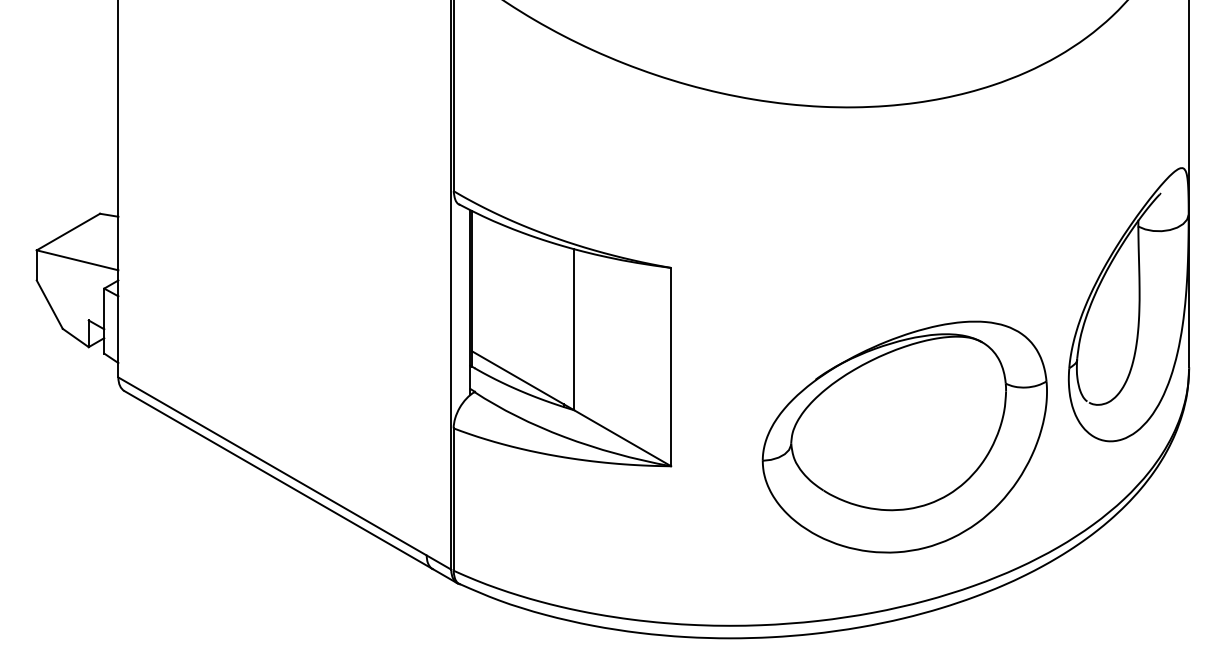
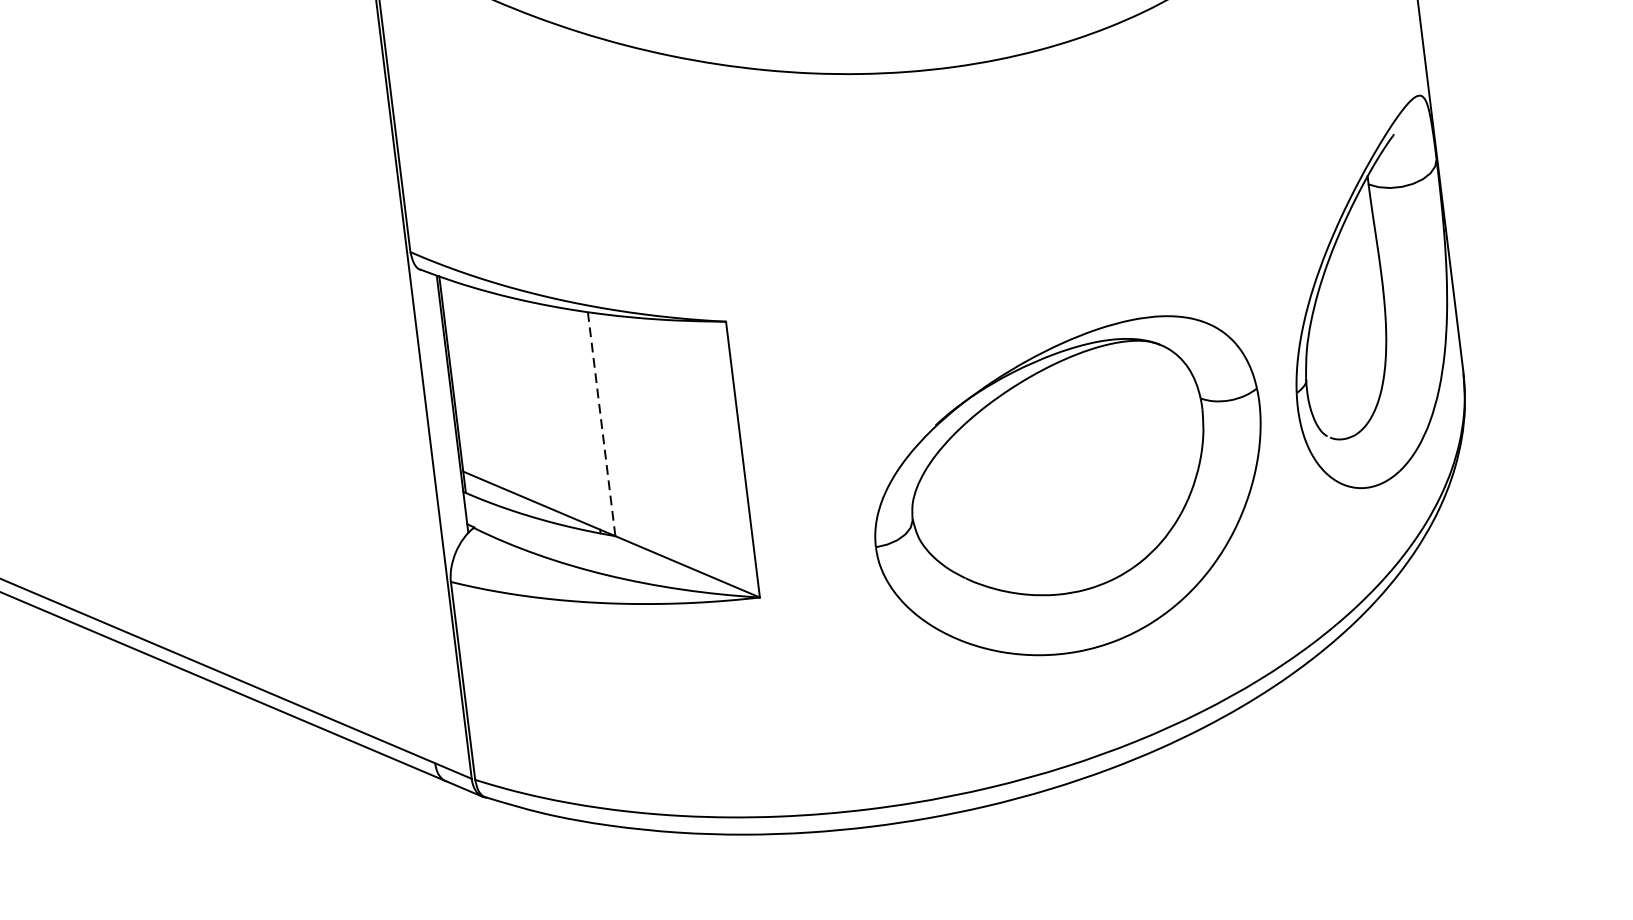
line: (574, 329) -> (602, 423), solid -> dashed
part: (904, 436) -> (1068, 489), moved

